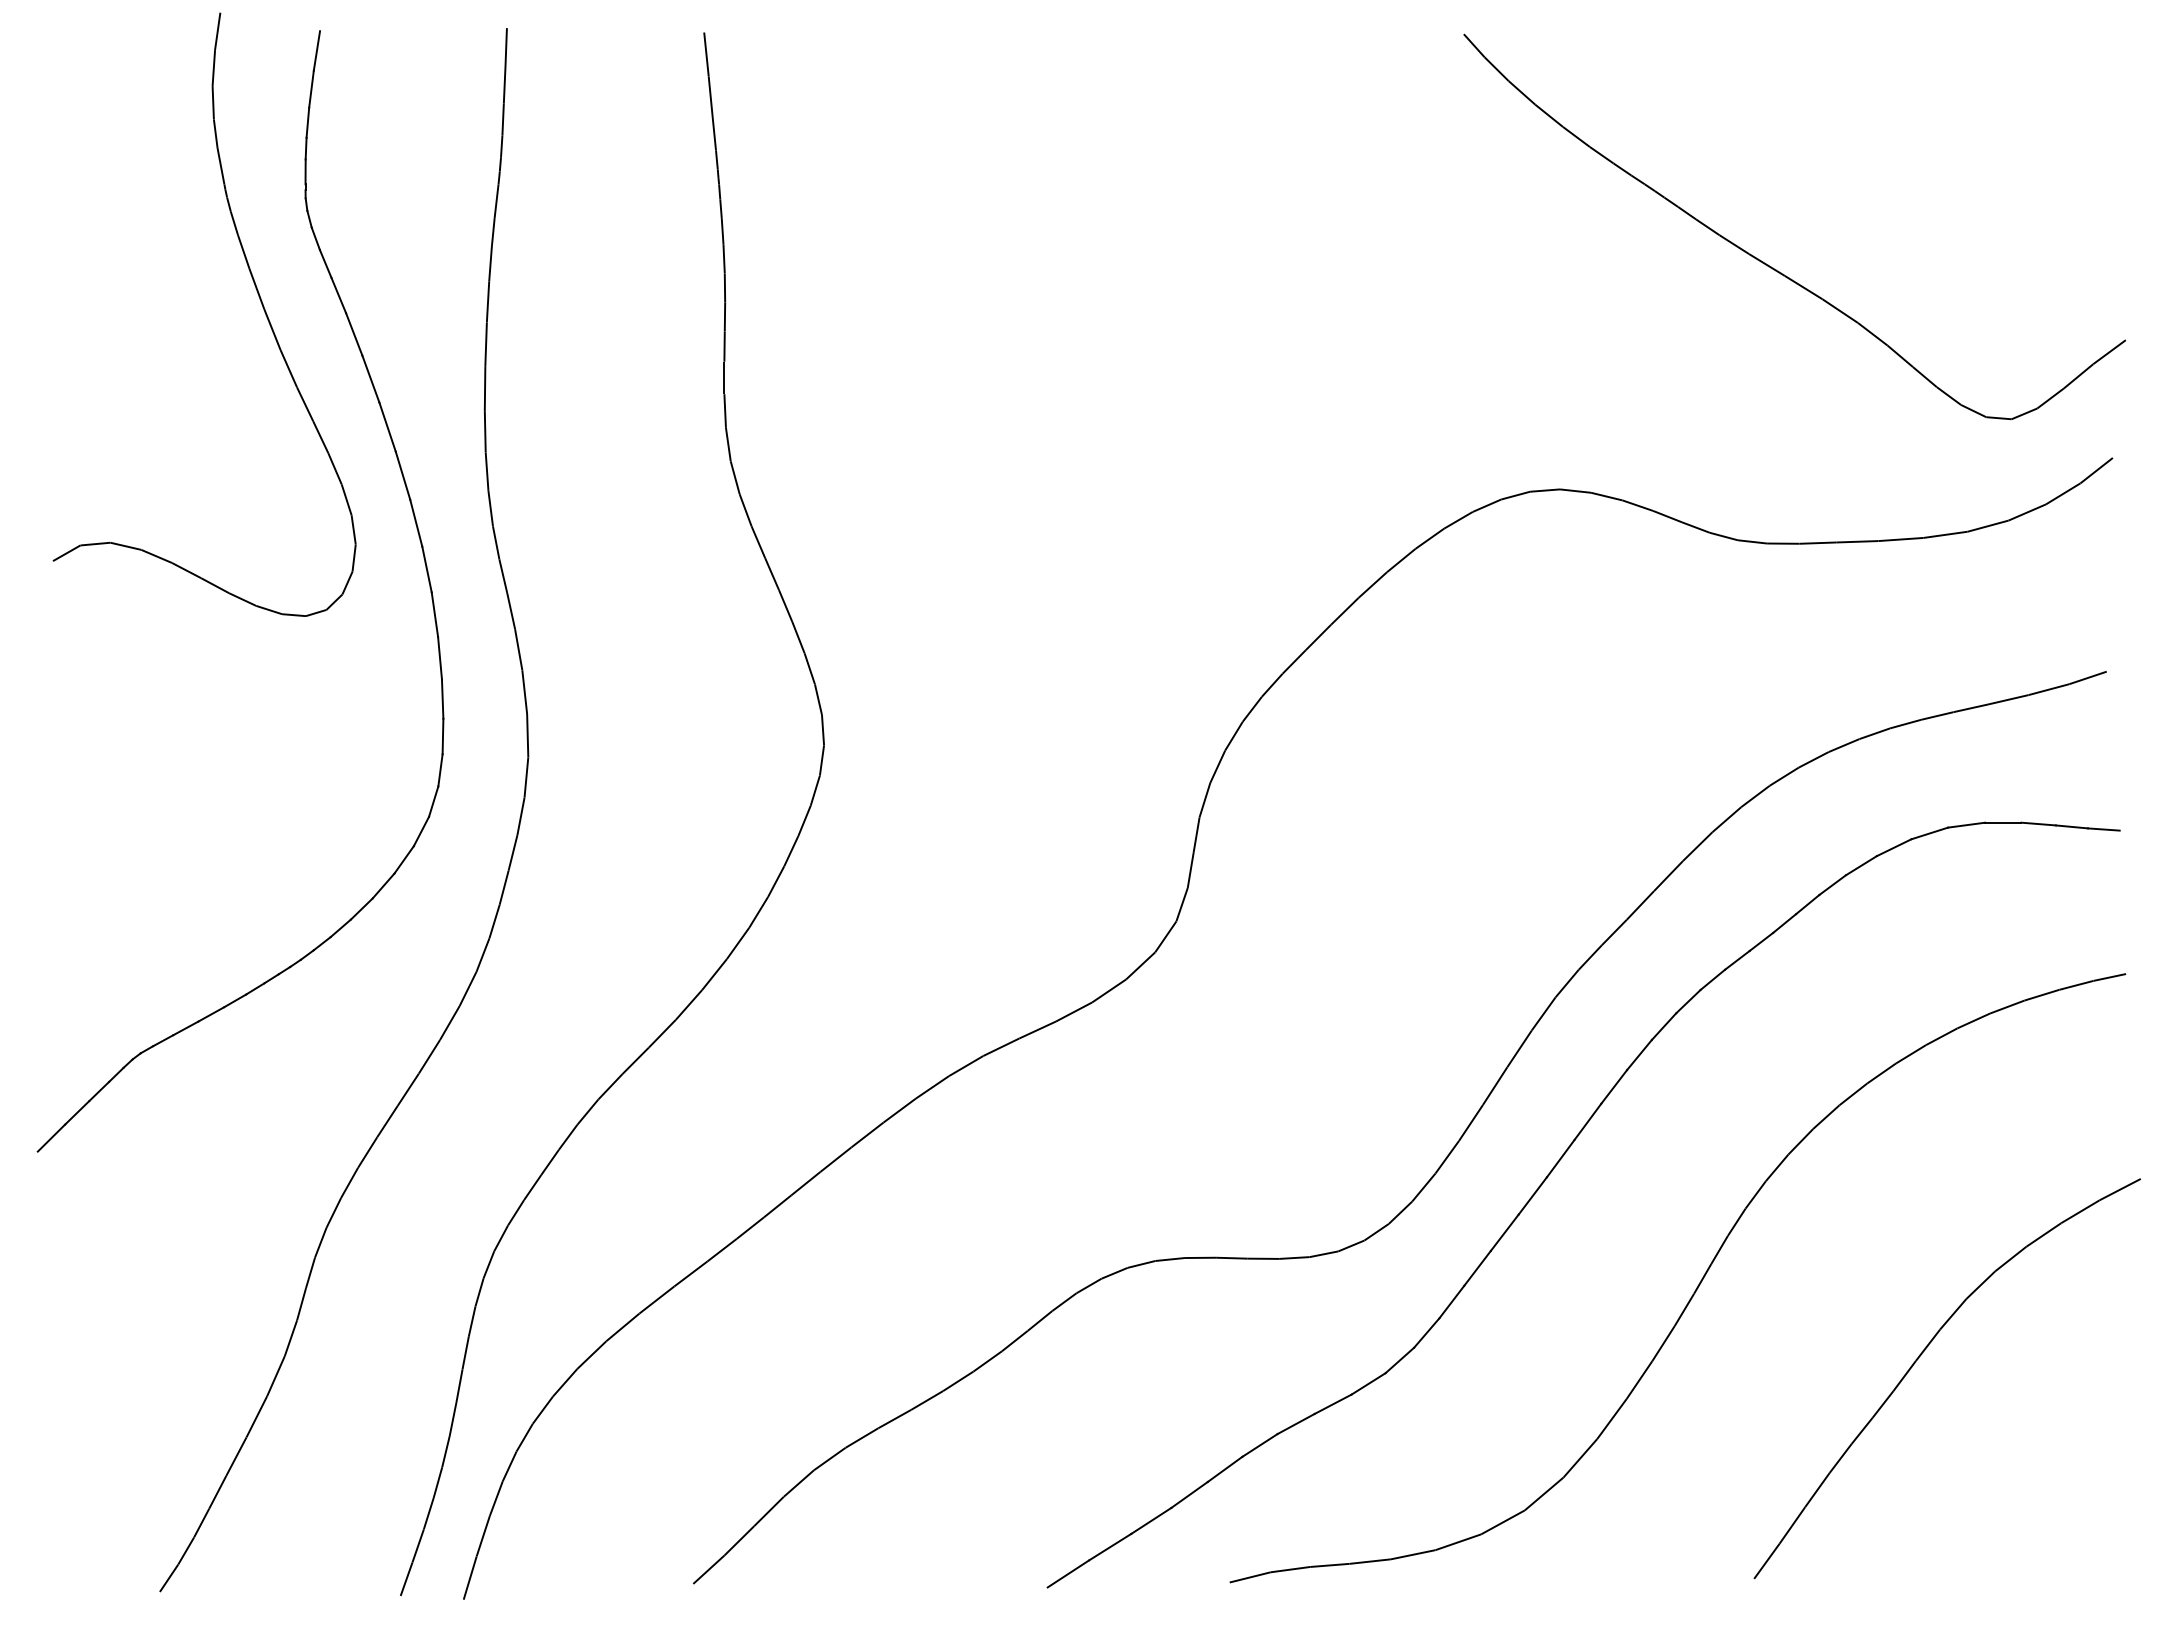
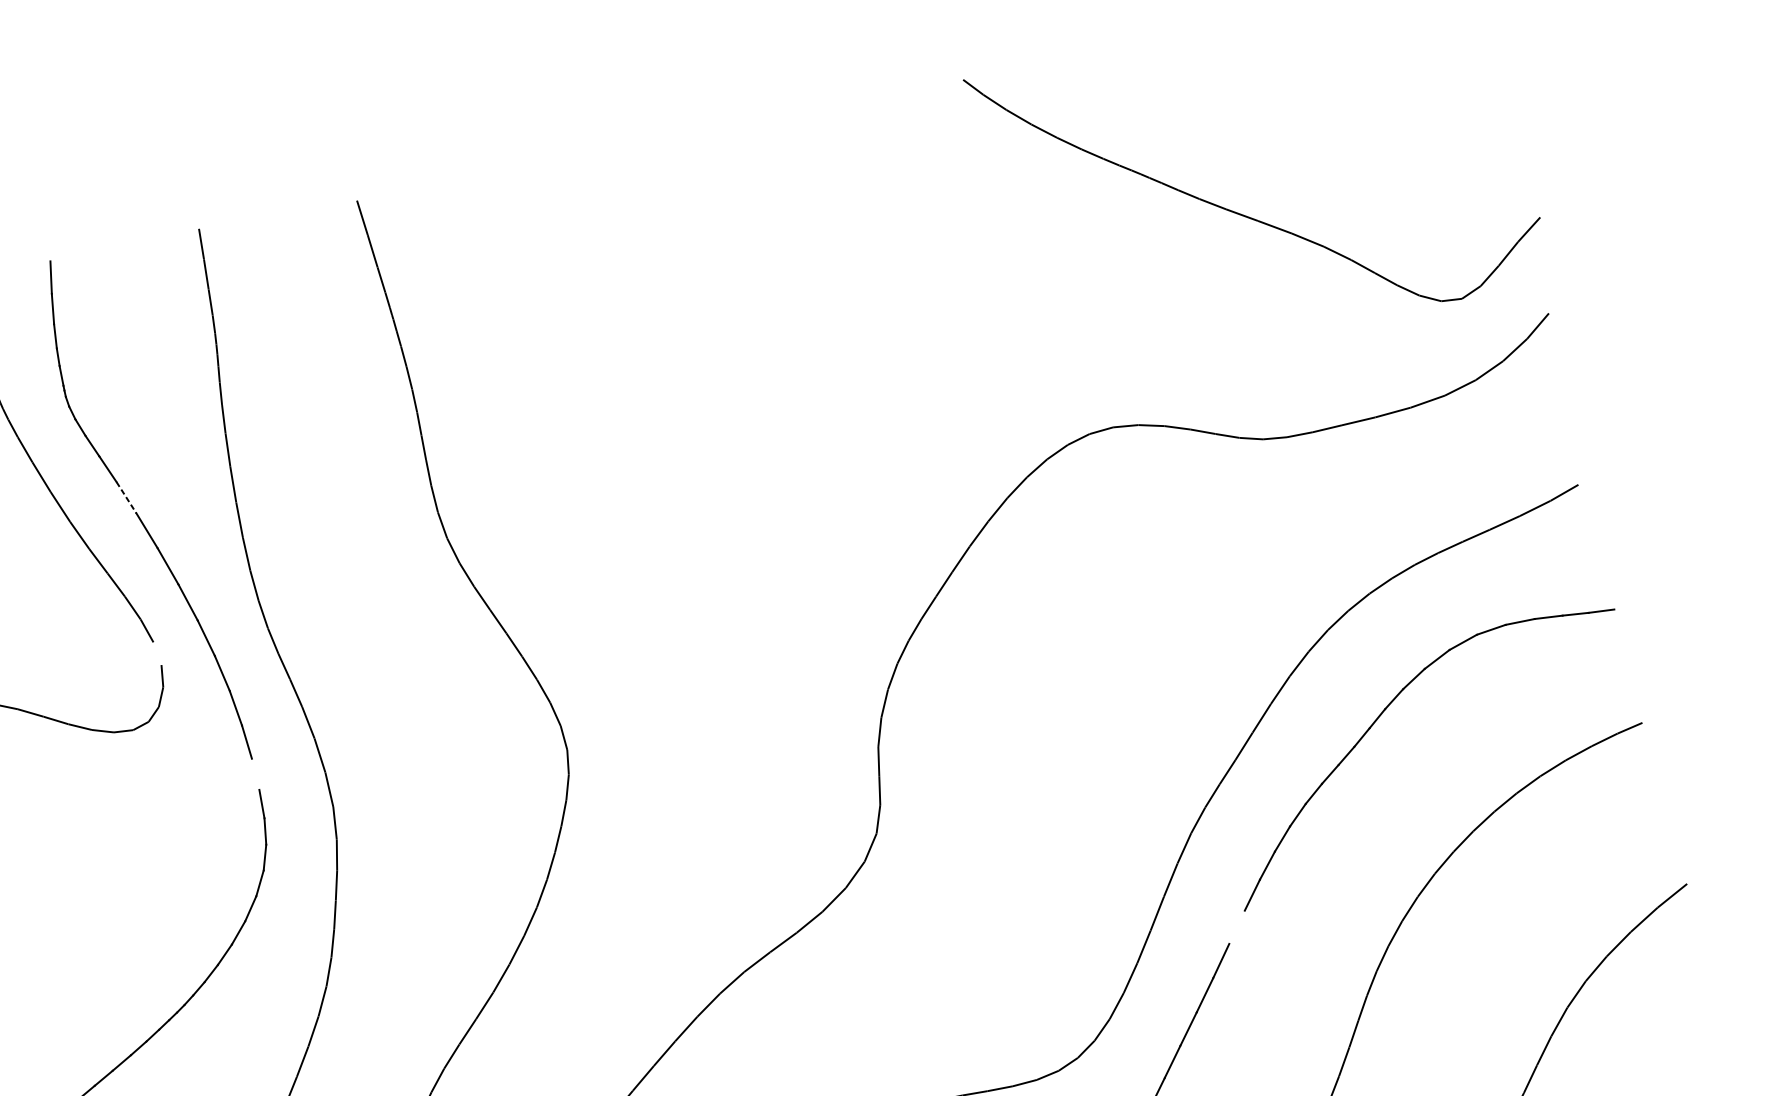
line: (354, 334) -> (126, 497), solid -> dashed
line: (353, 529) -> (157, 653), removed
line: (442, 698) -> (255, 773), removed
line: (1587, 1121) -> (1236, 927), removed

